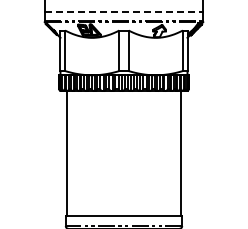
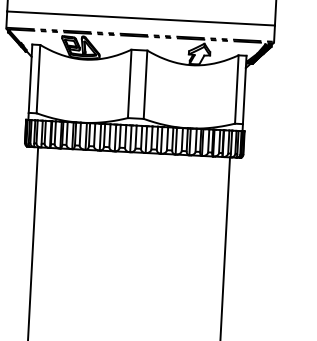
line: (124, 11) -> (141, 18), dashed -> solid

